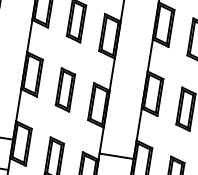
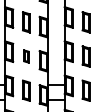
part: (65, 89) -> (26, 56), size x0.6

